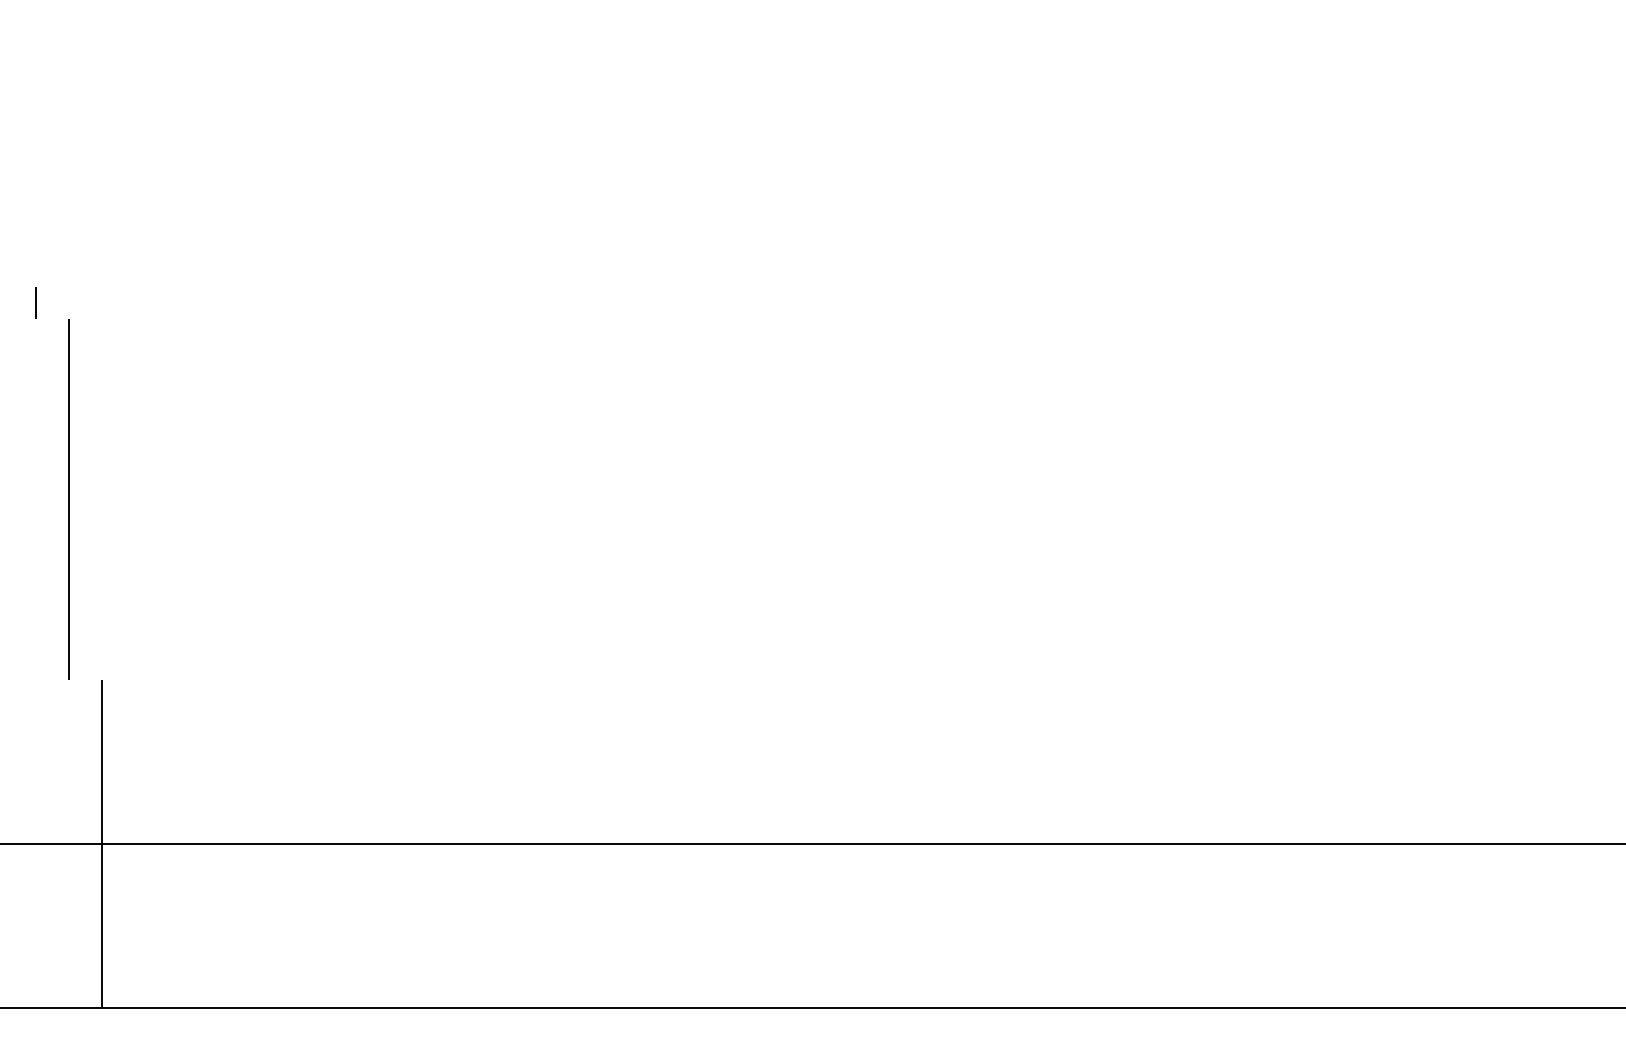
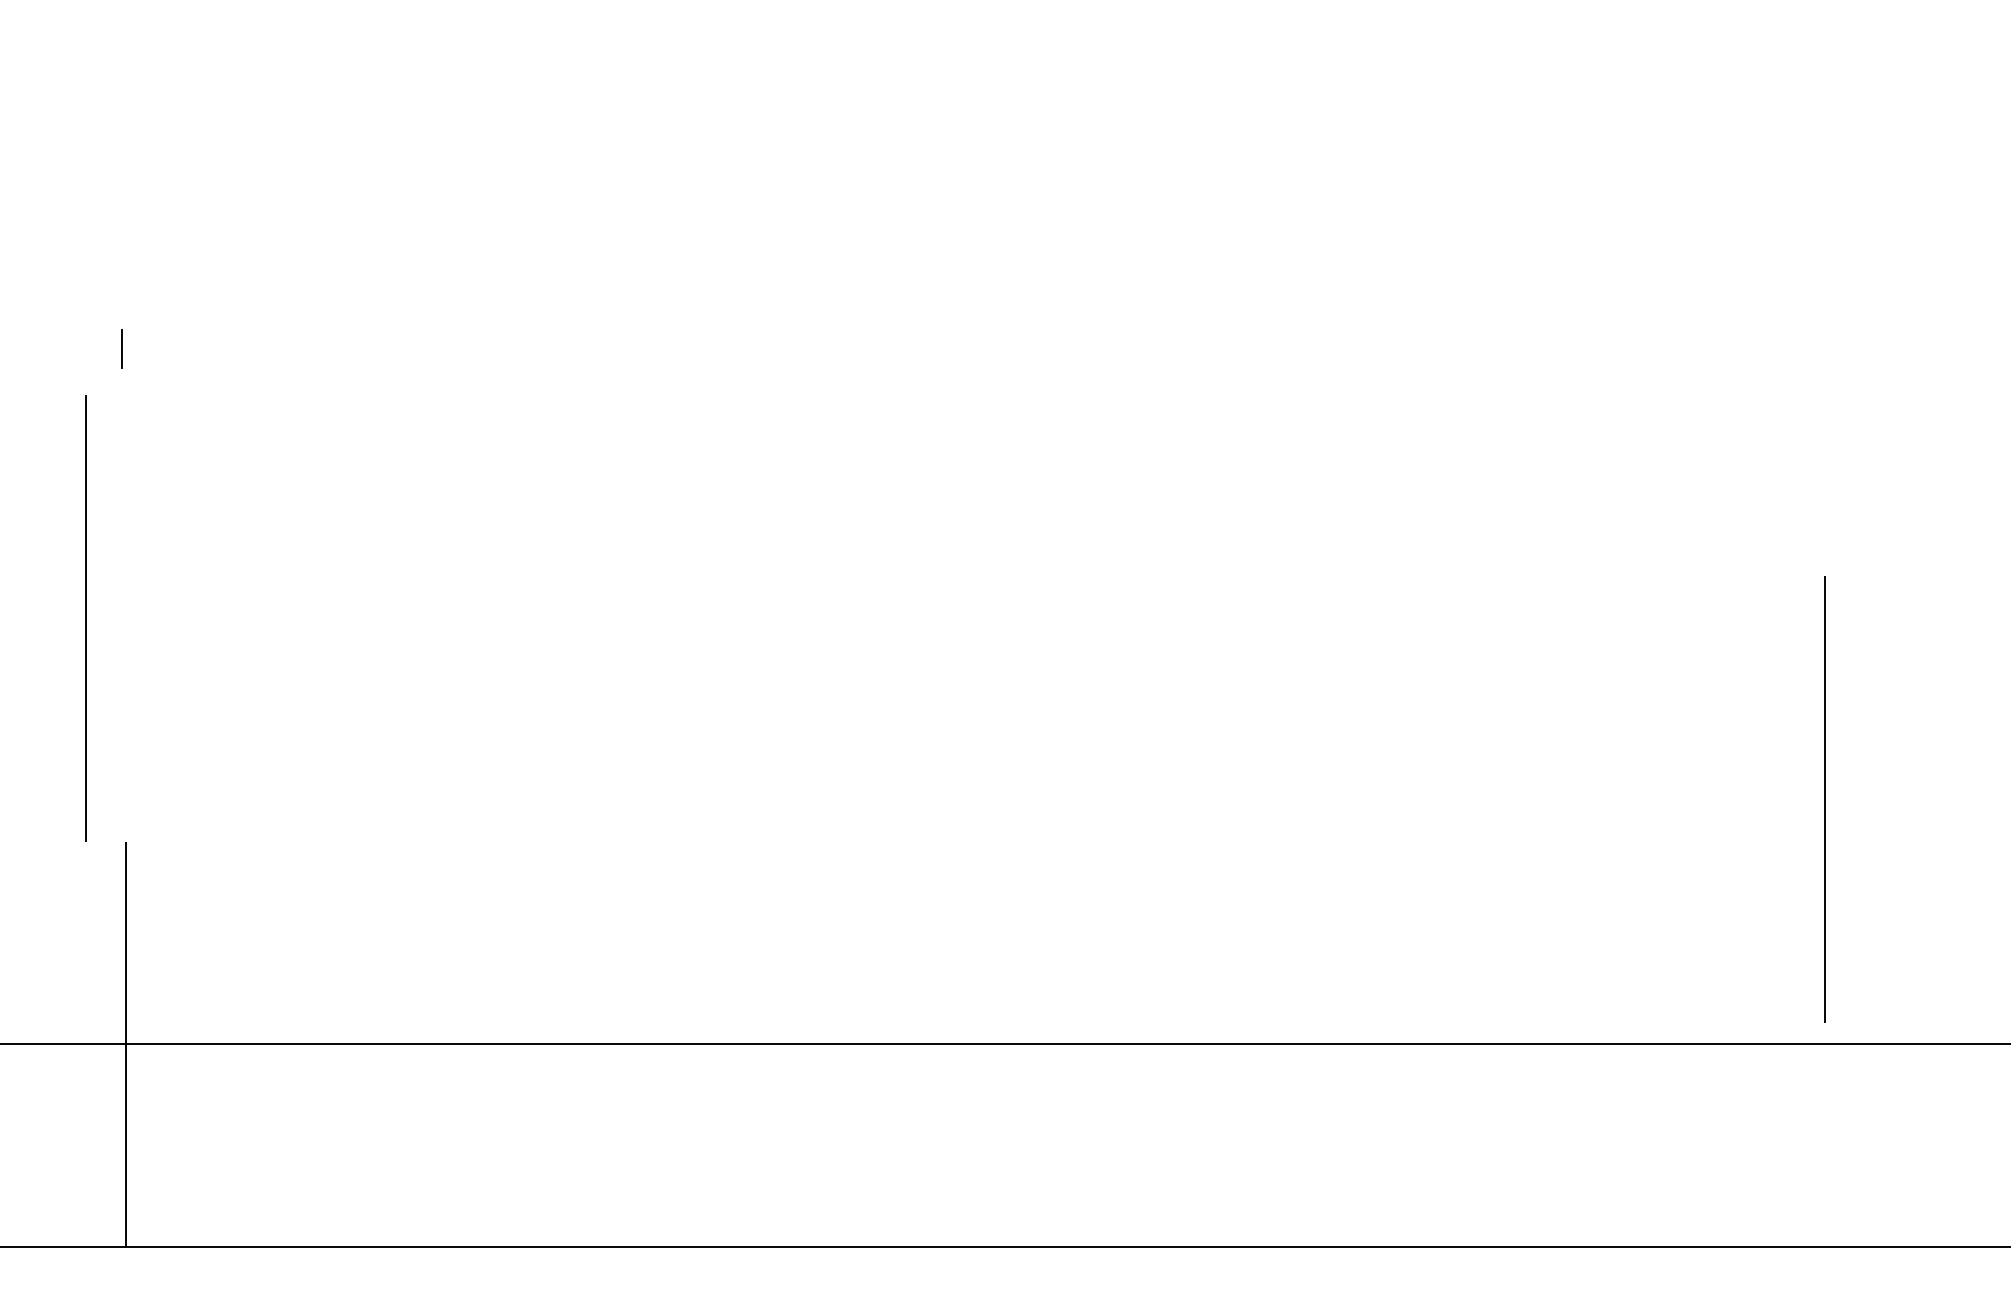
line: (35, 302) -> (121, 348), moved
line: (1475, 646) -> (1824, 799), added

